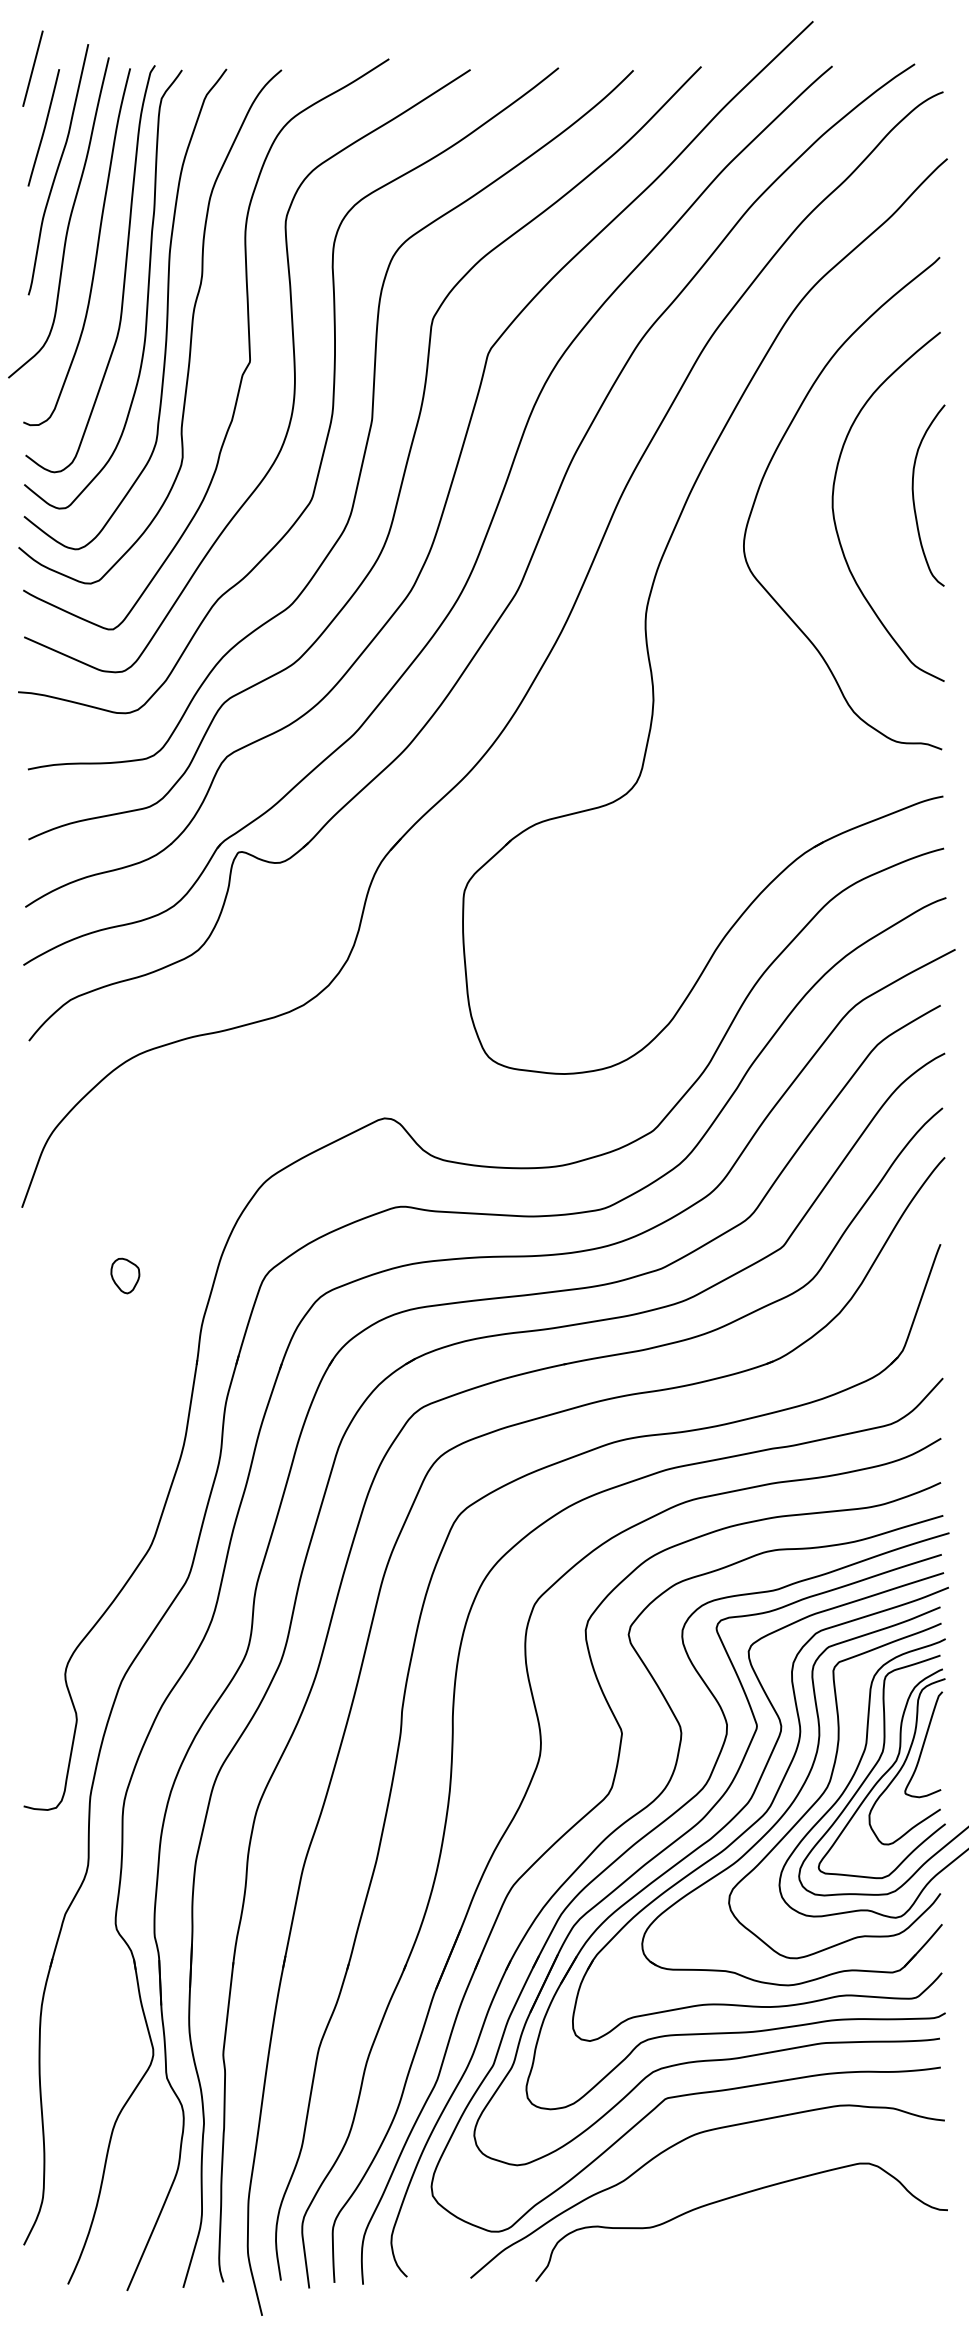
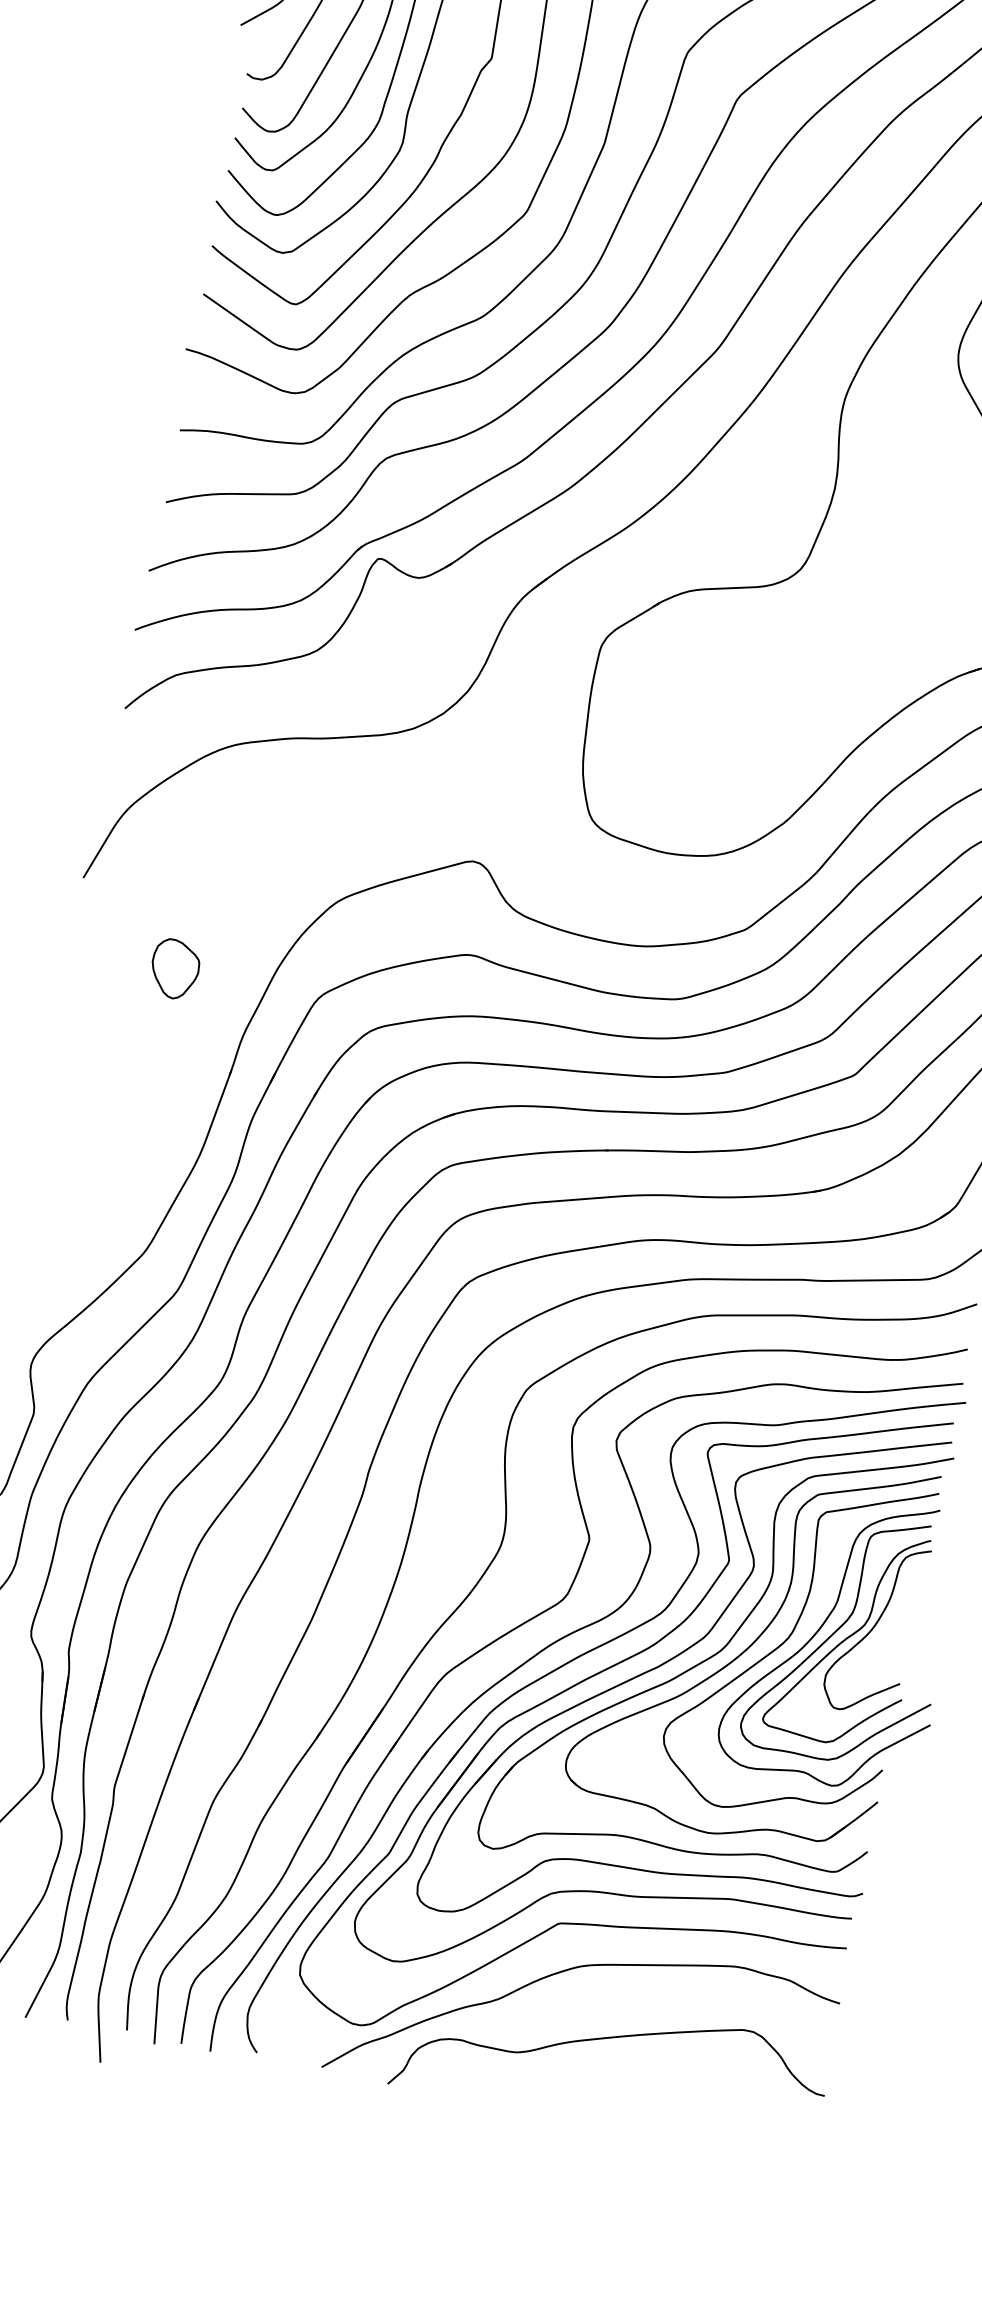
part: (125, 1275) -> (175, 968), size x1.6
curve: (923, 1744) -> (895, 1613), removed

